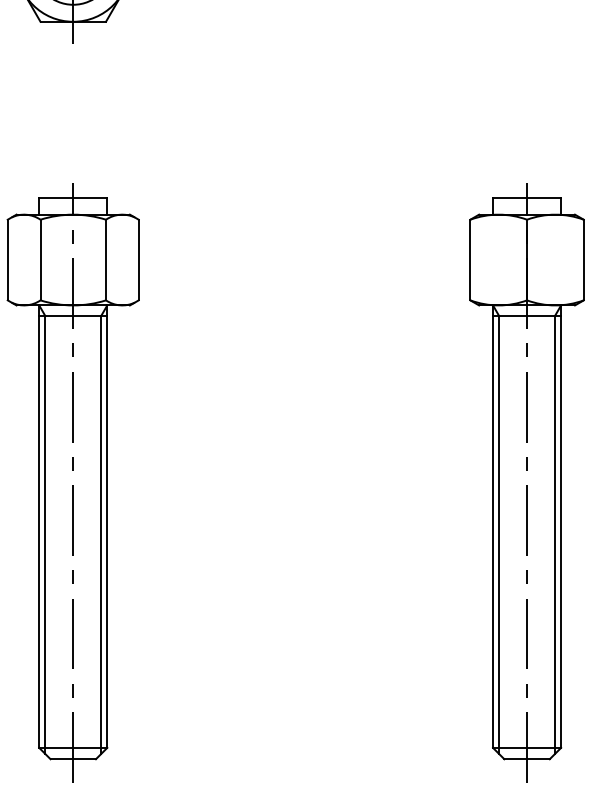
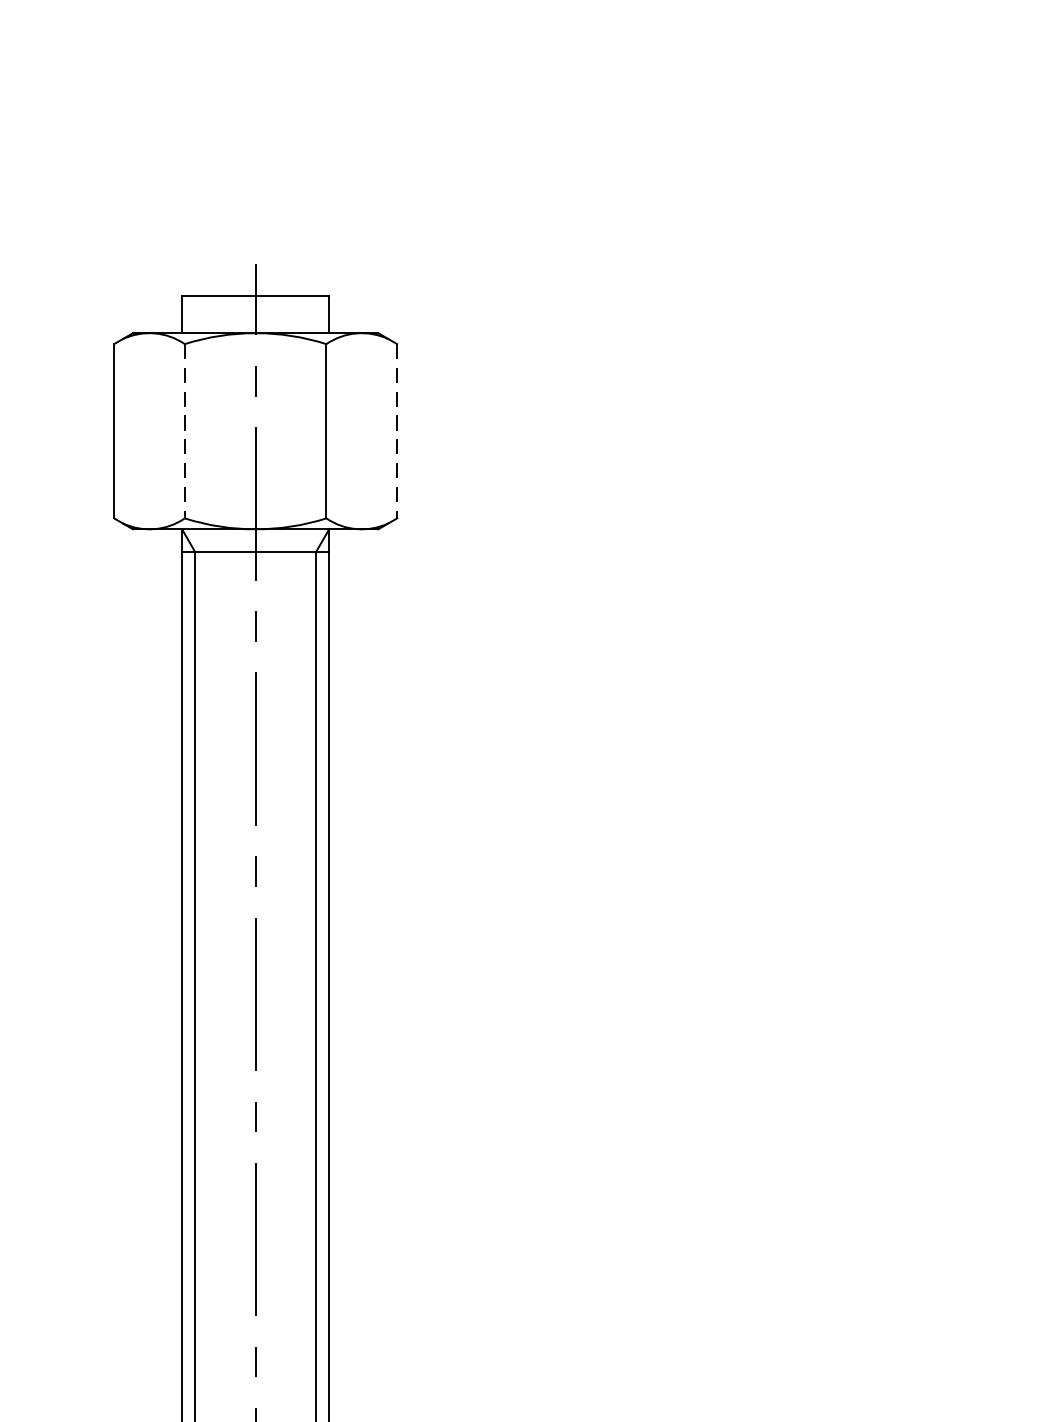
line: (40, 260) -> (184, 432), solid -> dashed
line: (138, 260) -> (396, 432), solid -> dashed

